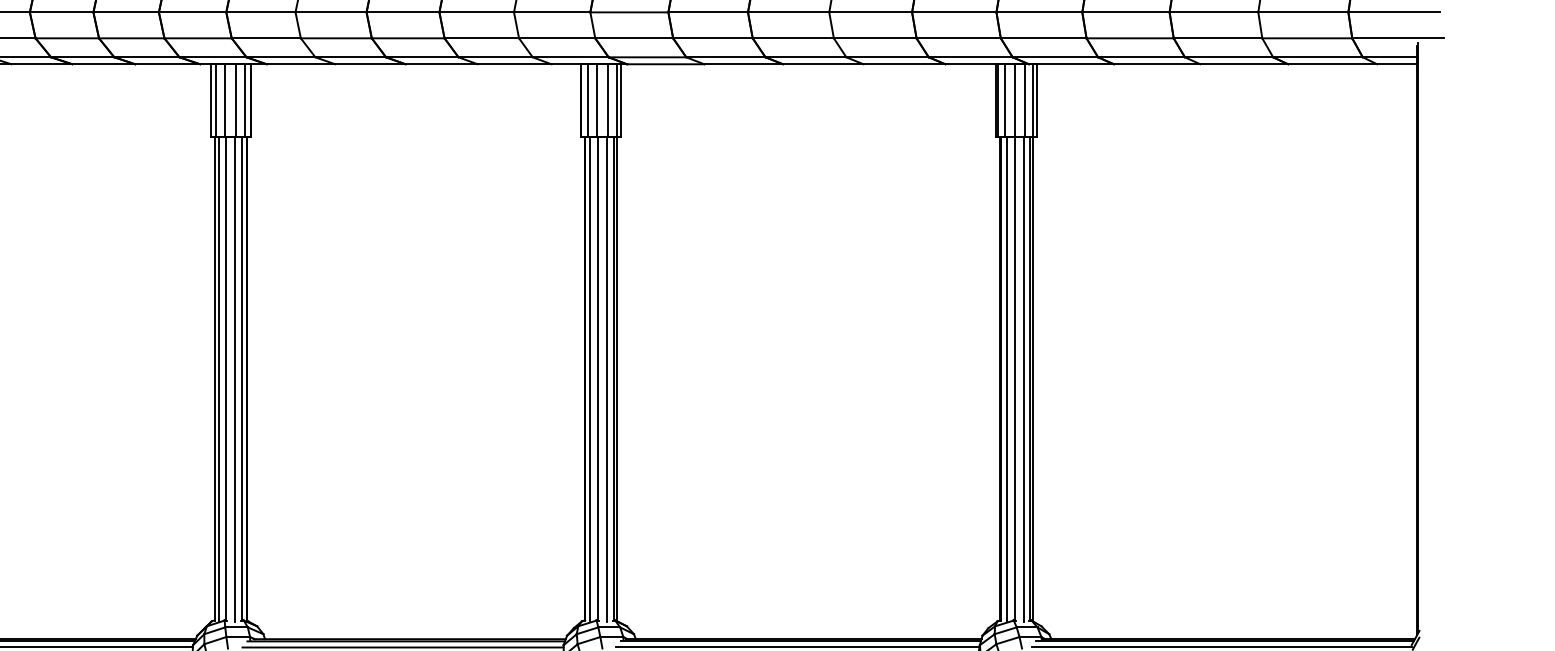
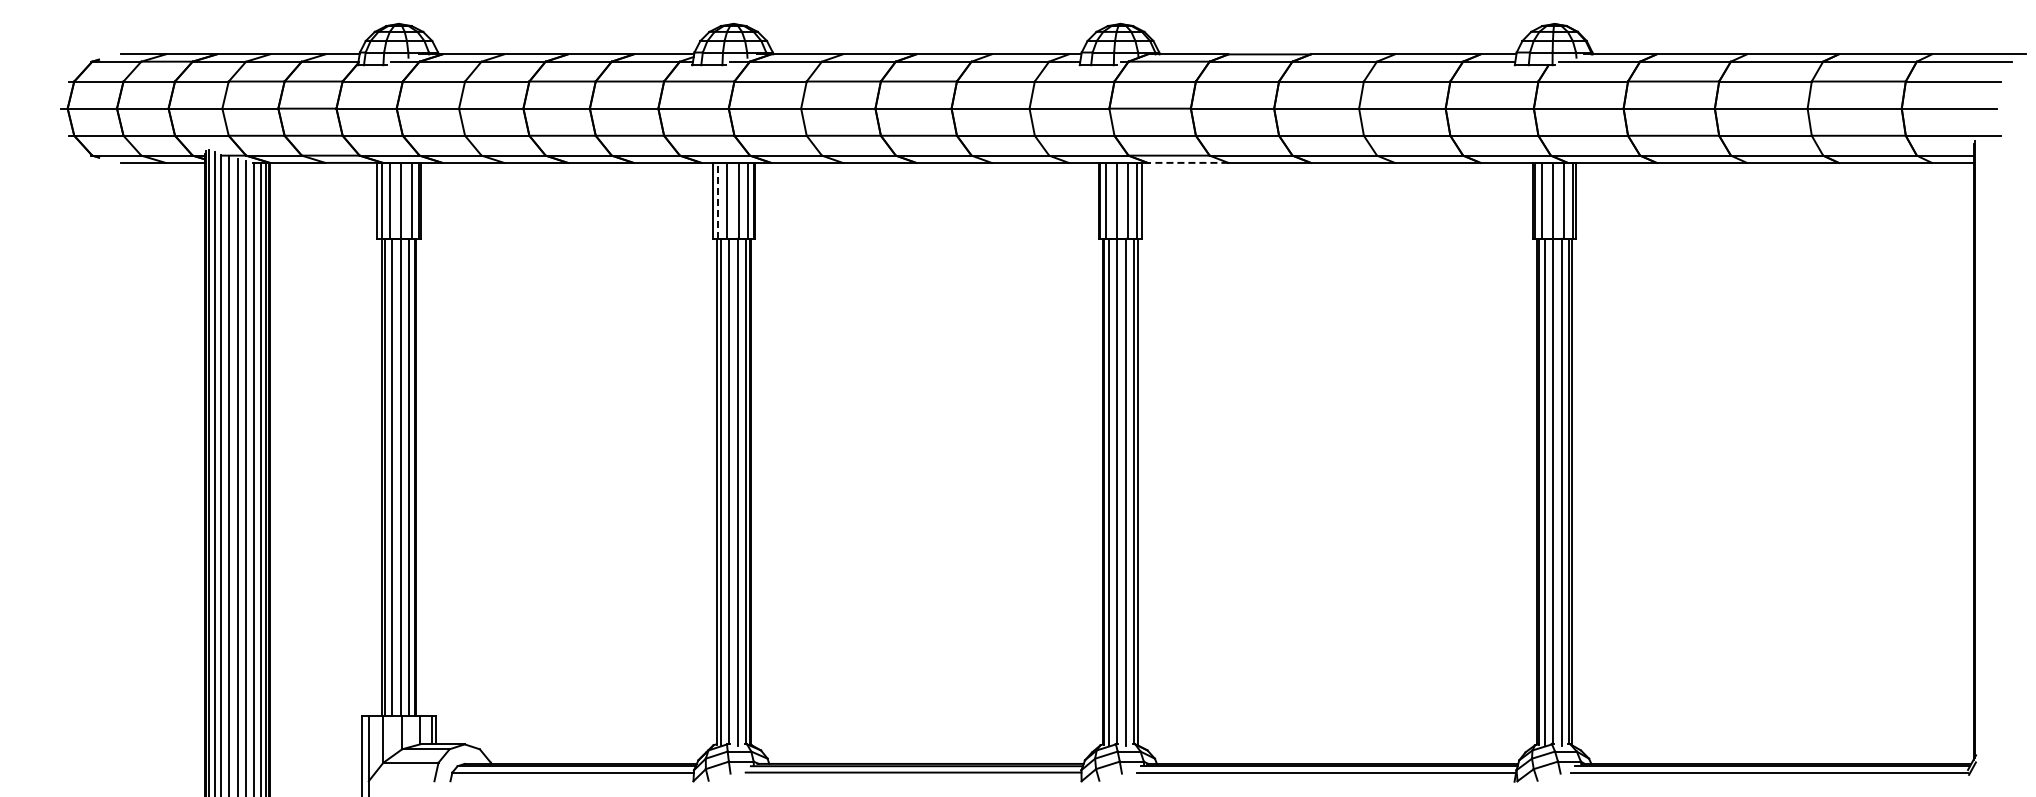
line: (665, 63) -> (1187, 162), solid -> dashed
line: (215, 100) -> (717, 200), solid -> dashed

